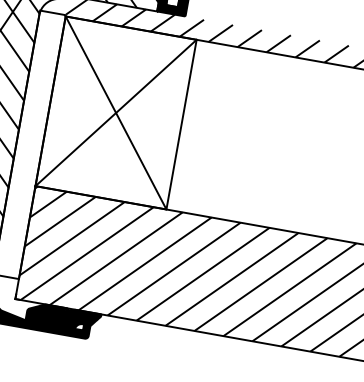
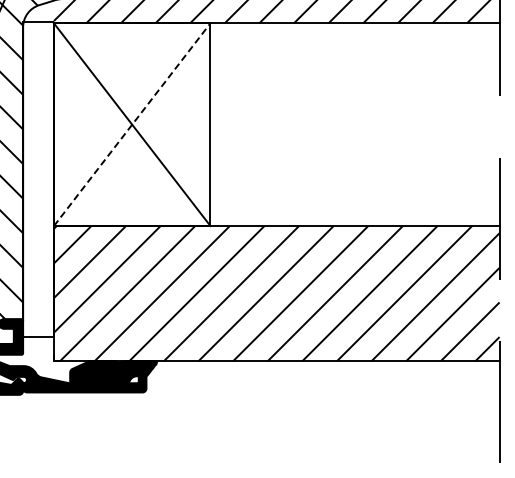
line: (116, 112) -> (132, 124), solid -> dashed

